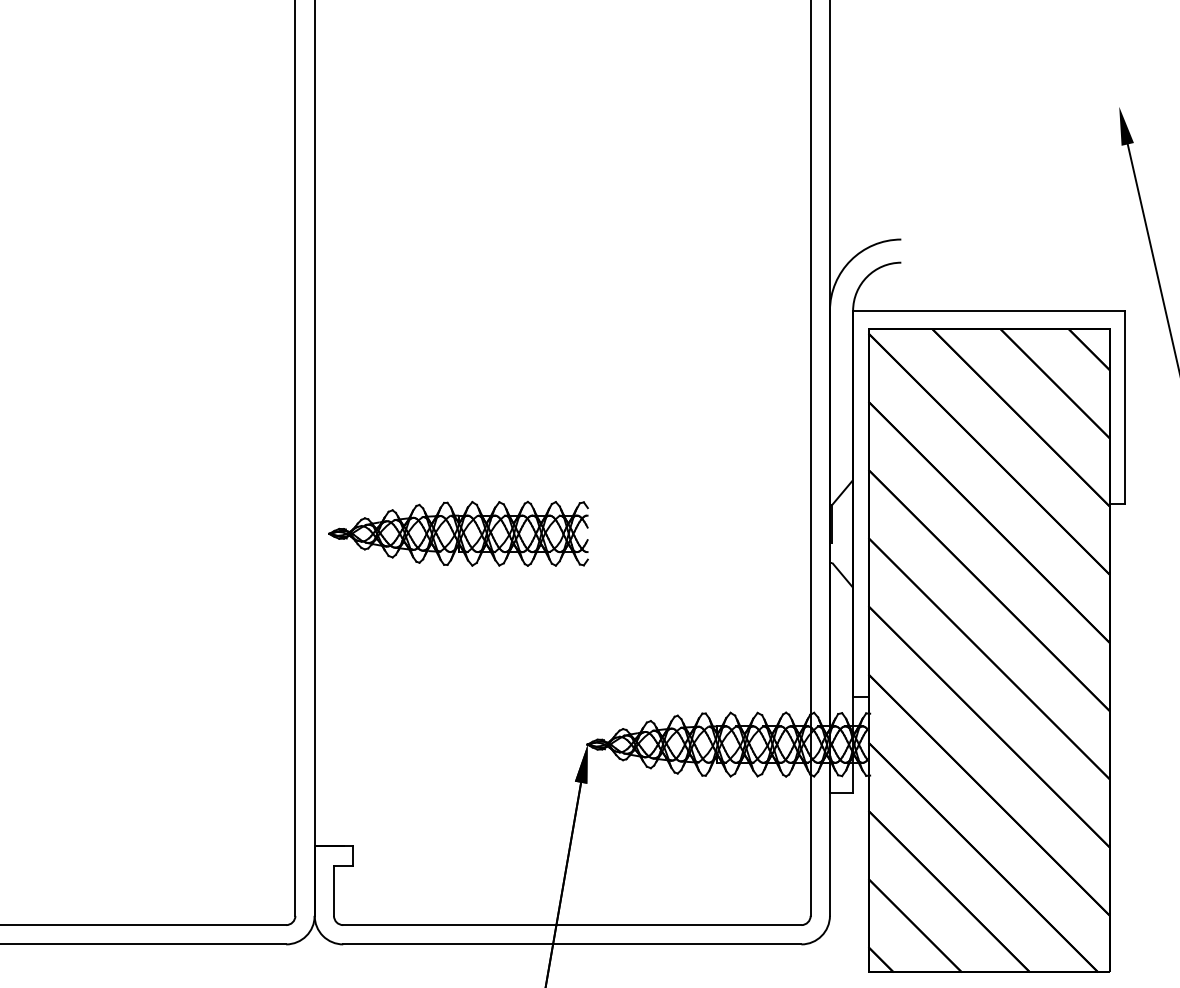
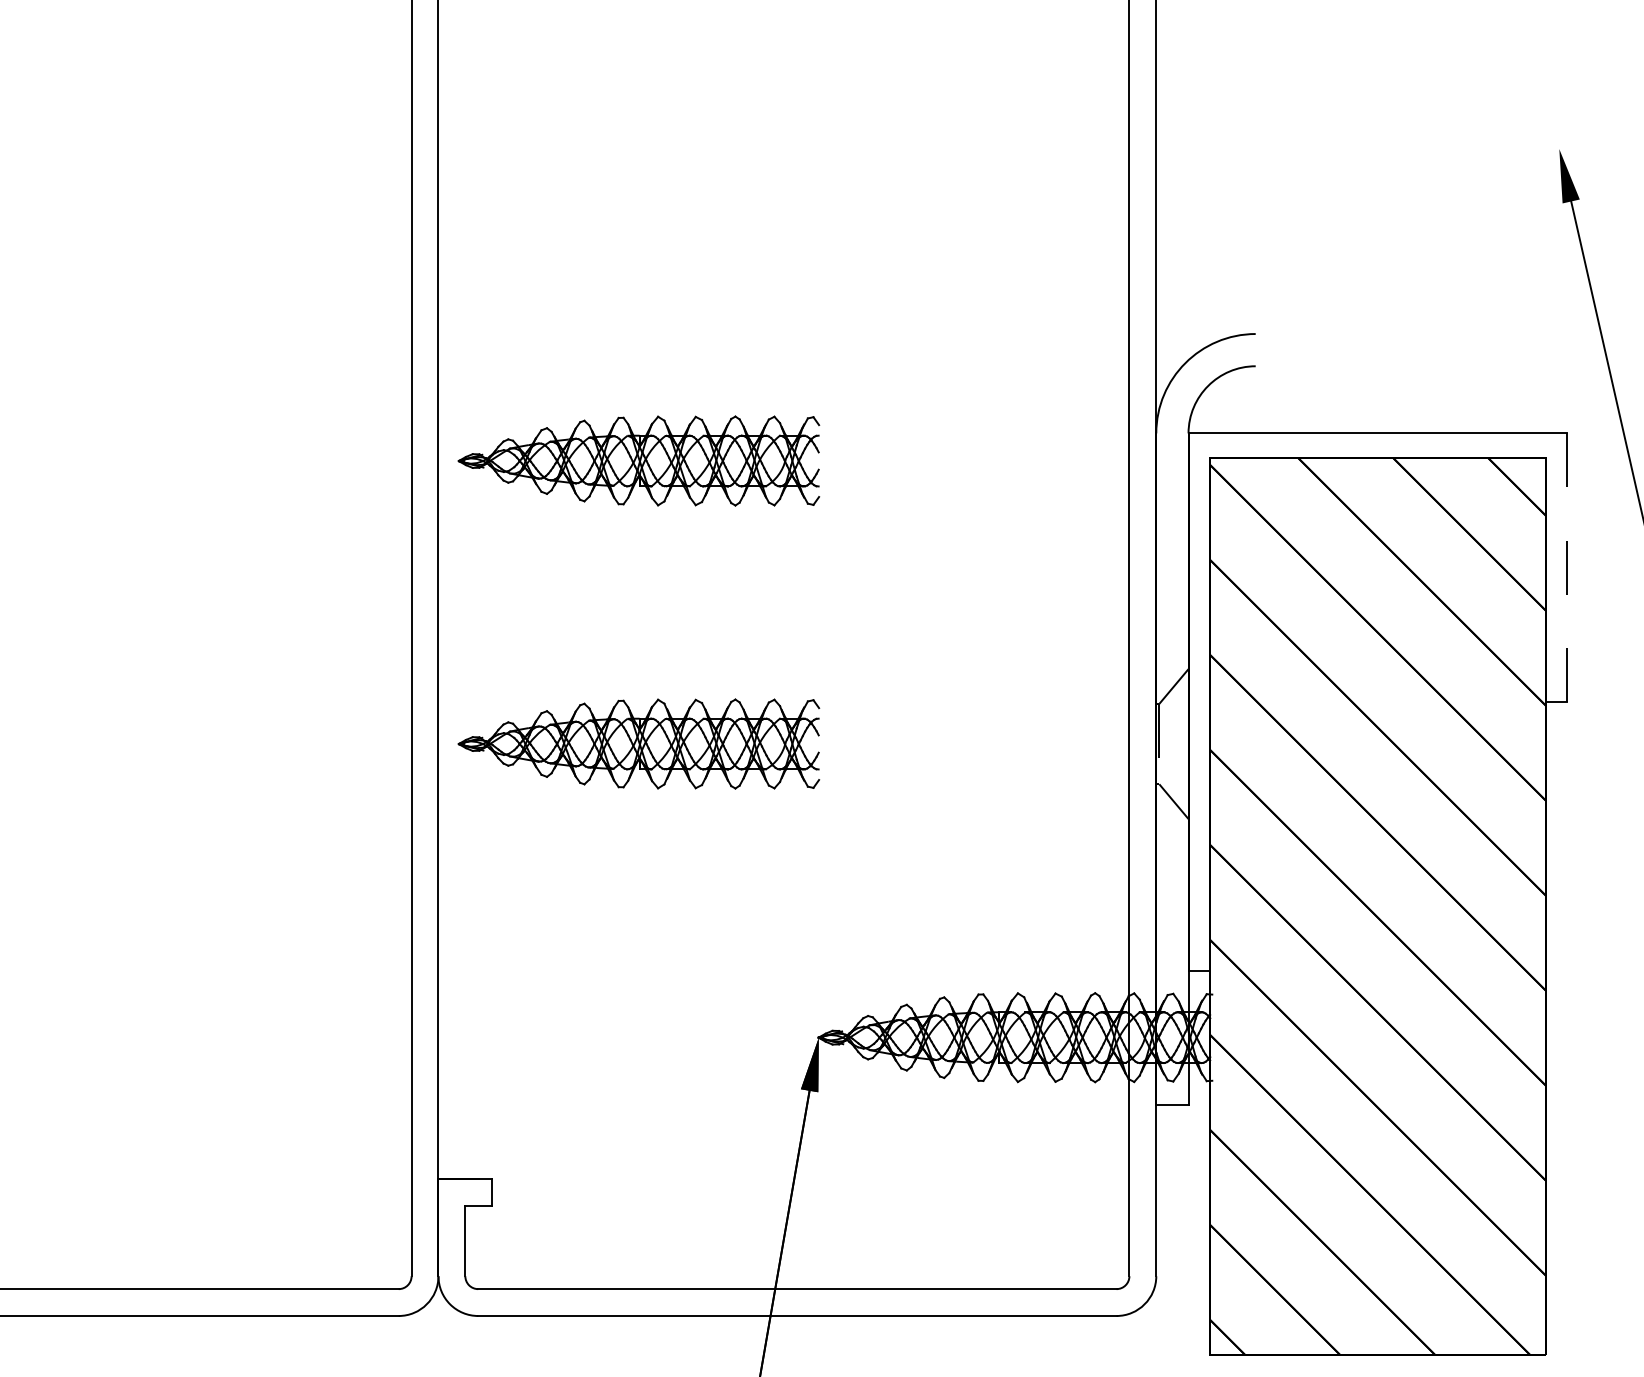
part: (458, 330) -> (638, 460), added
line: (1125, 407) -> (1567, 567), solid -> dashed

